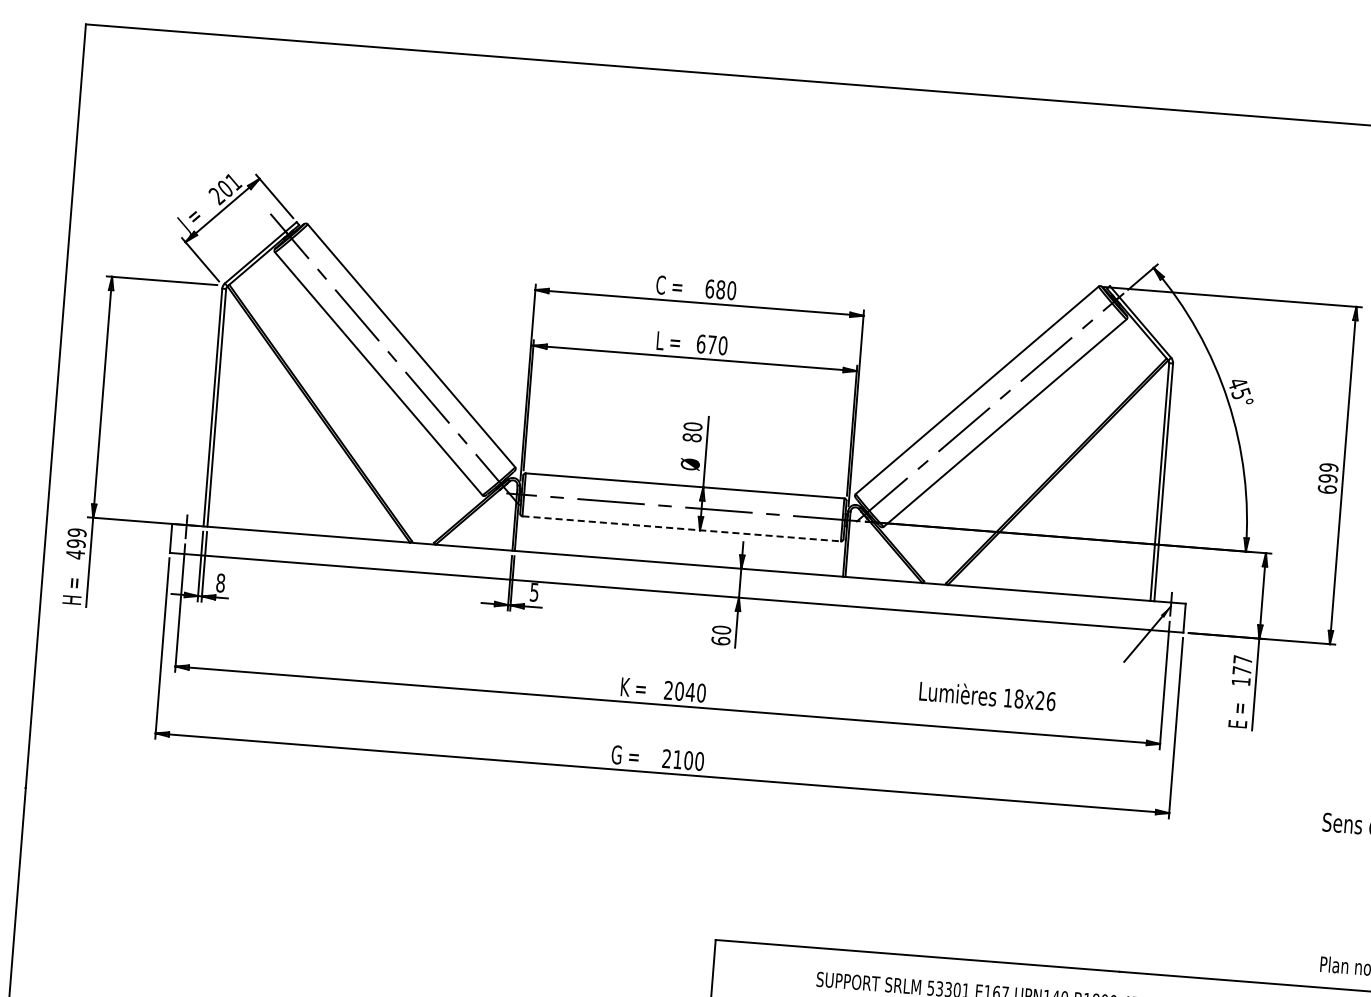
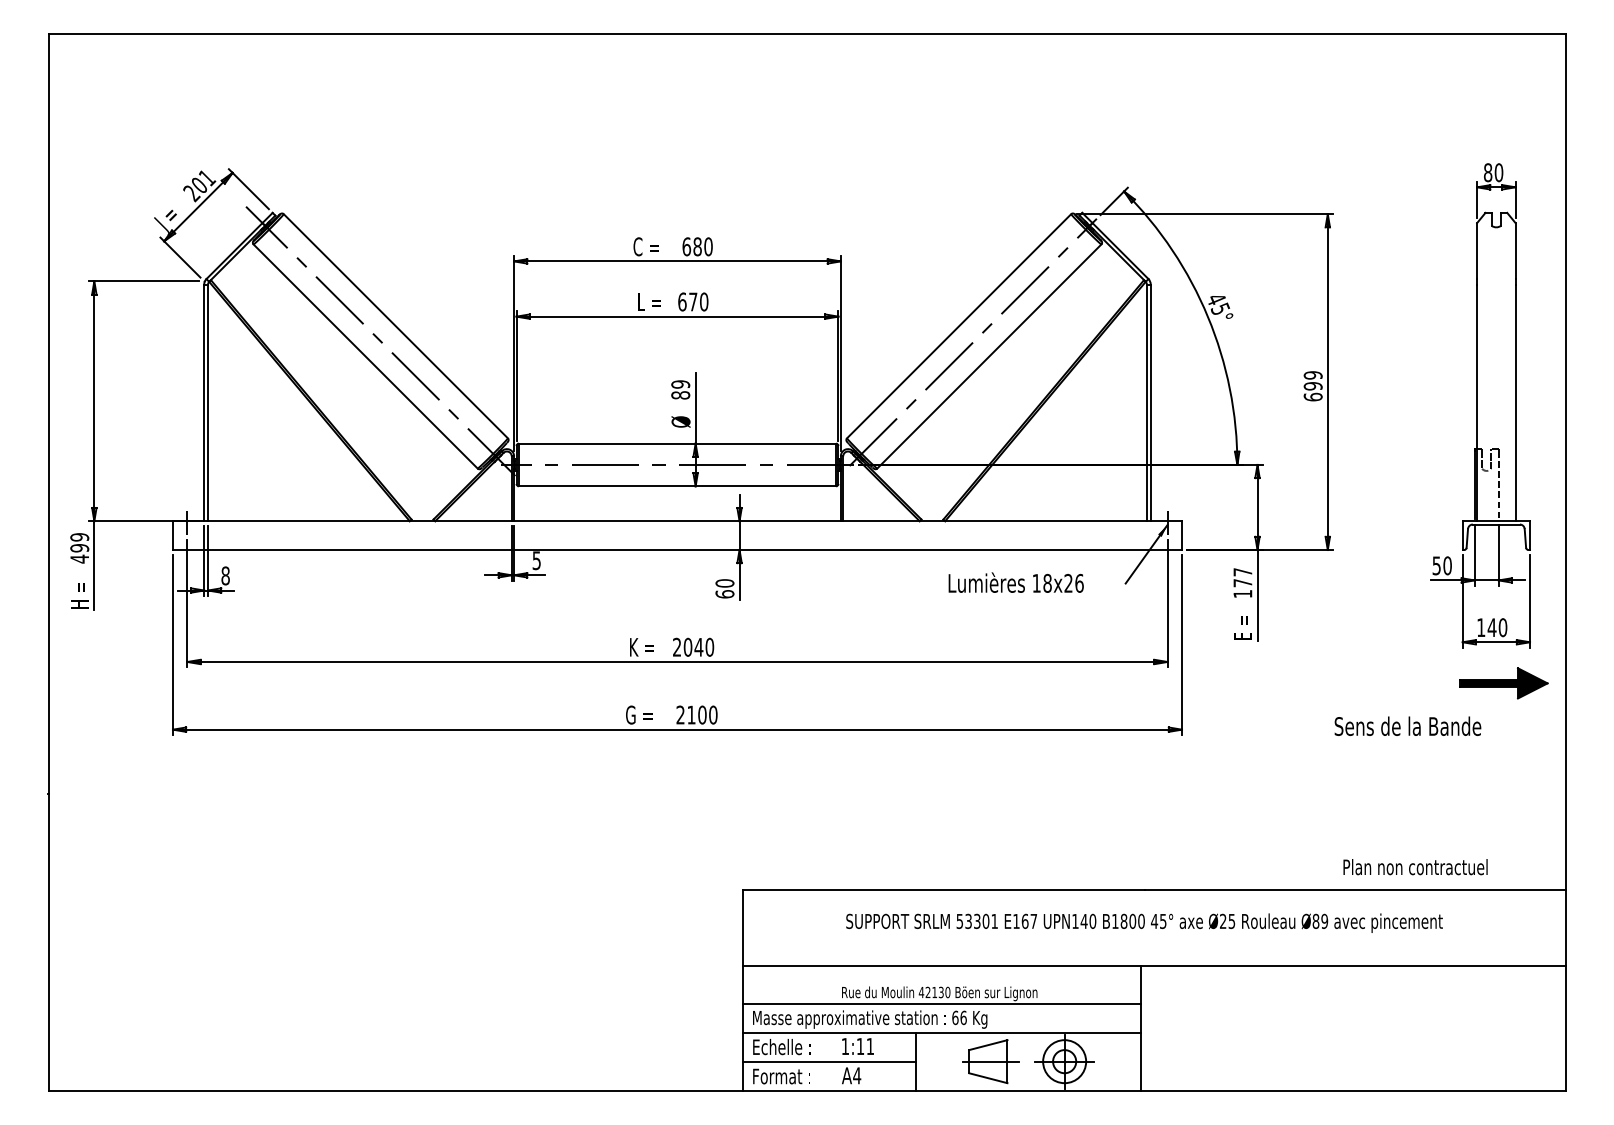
text: (692, 426) -> (680, 384), 80 -> 89
line: (681, 528) -> (677, 486), dashed -> solid
text: (986, 695) -> (1015, 582), moved

